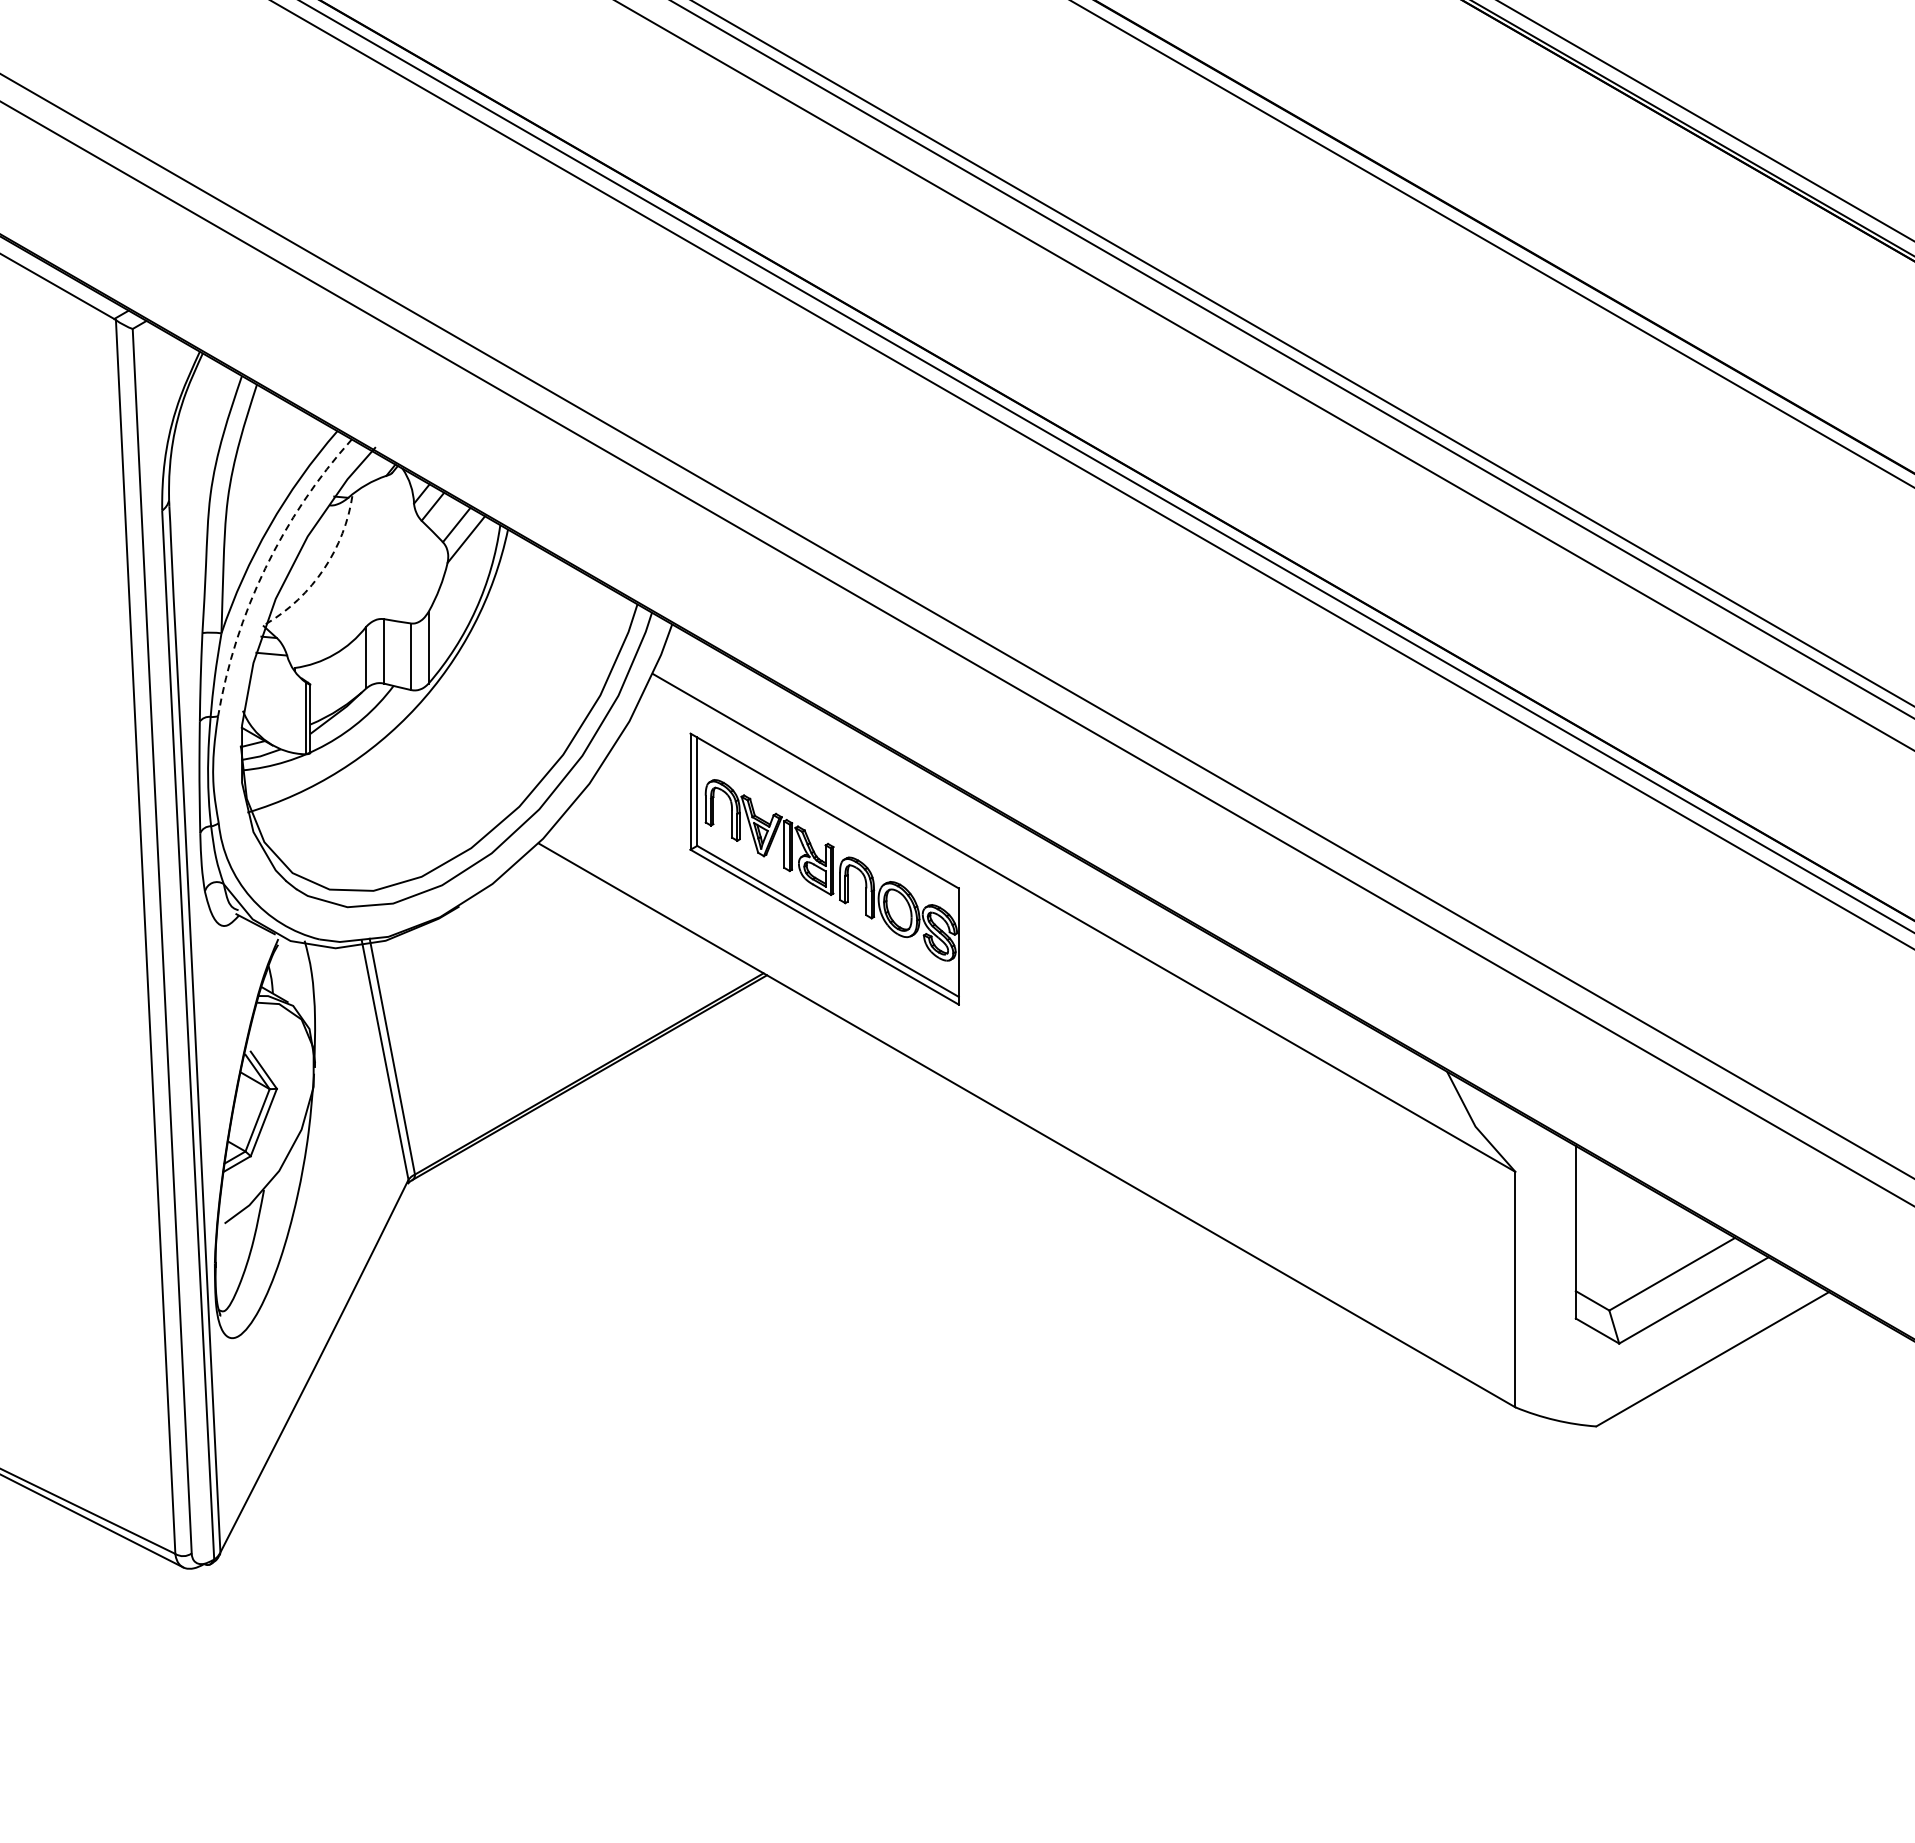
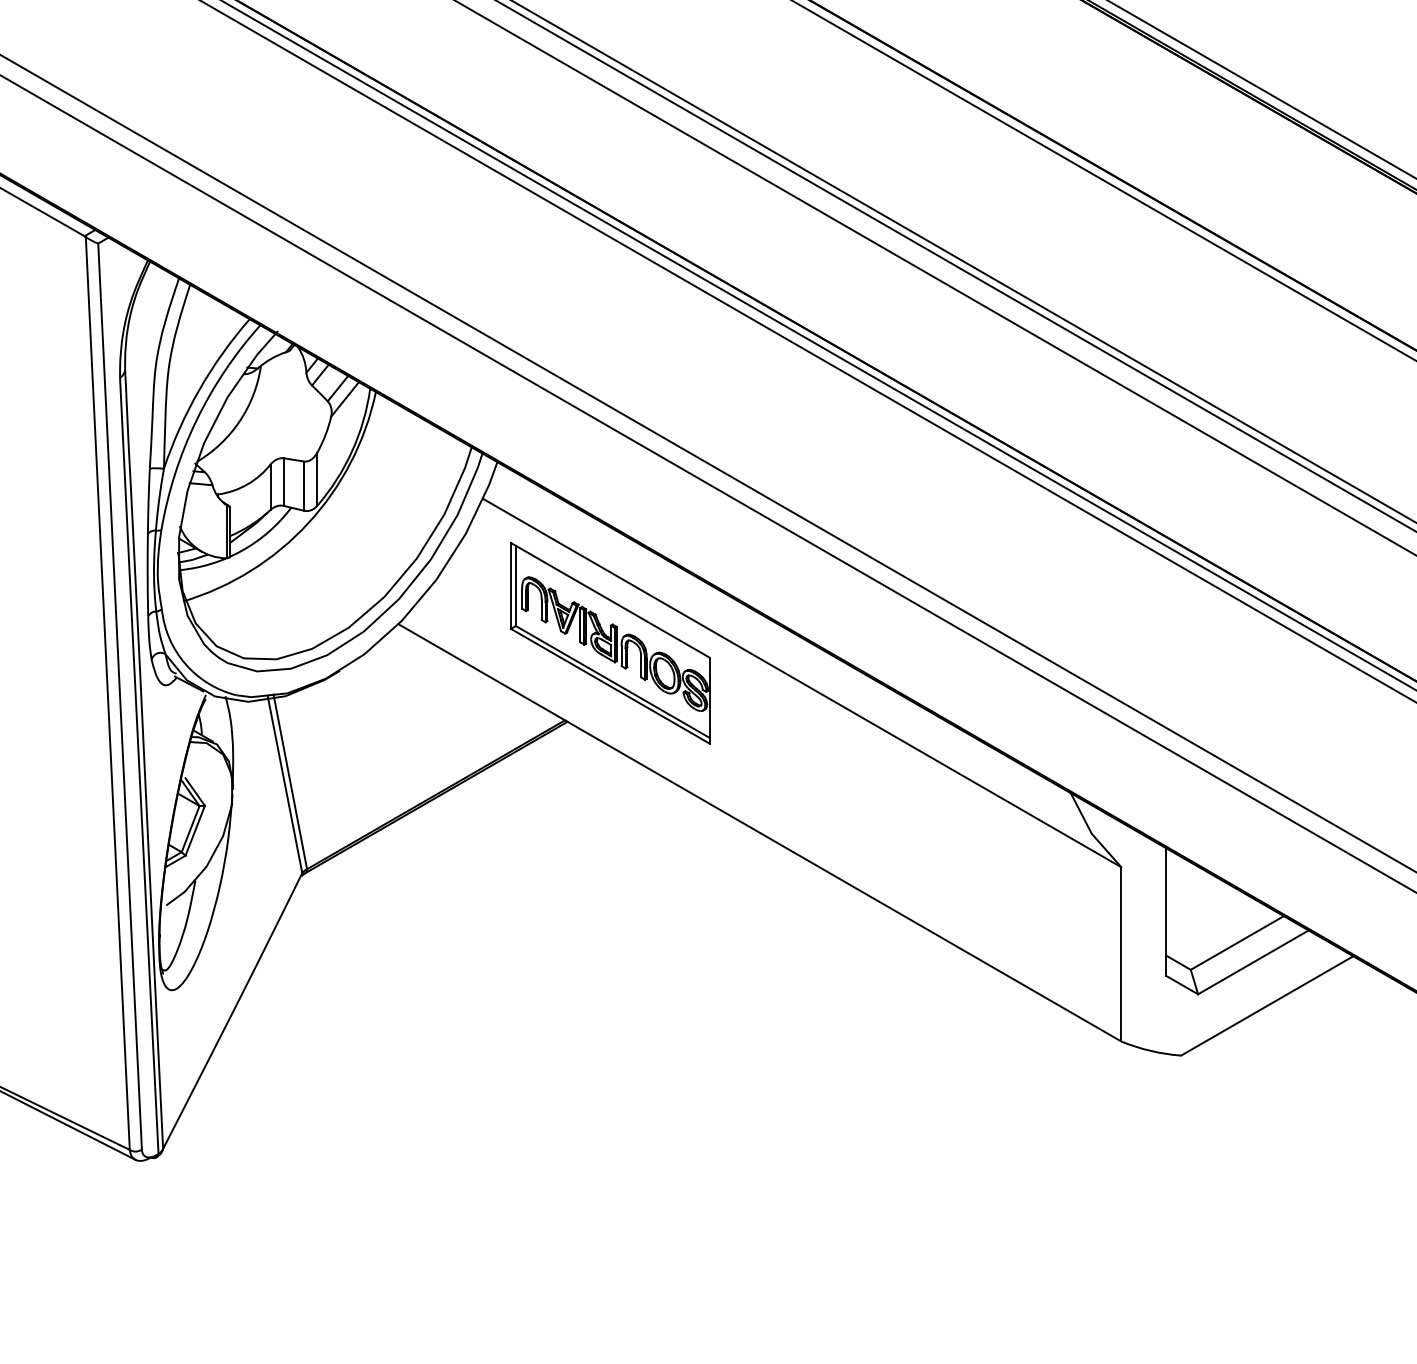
arc: (265, 568) -> (196, 420), dashed -> solid
arc: (323, 569) -> (239, 421), dashed -> solid

